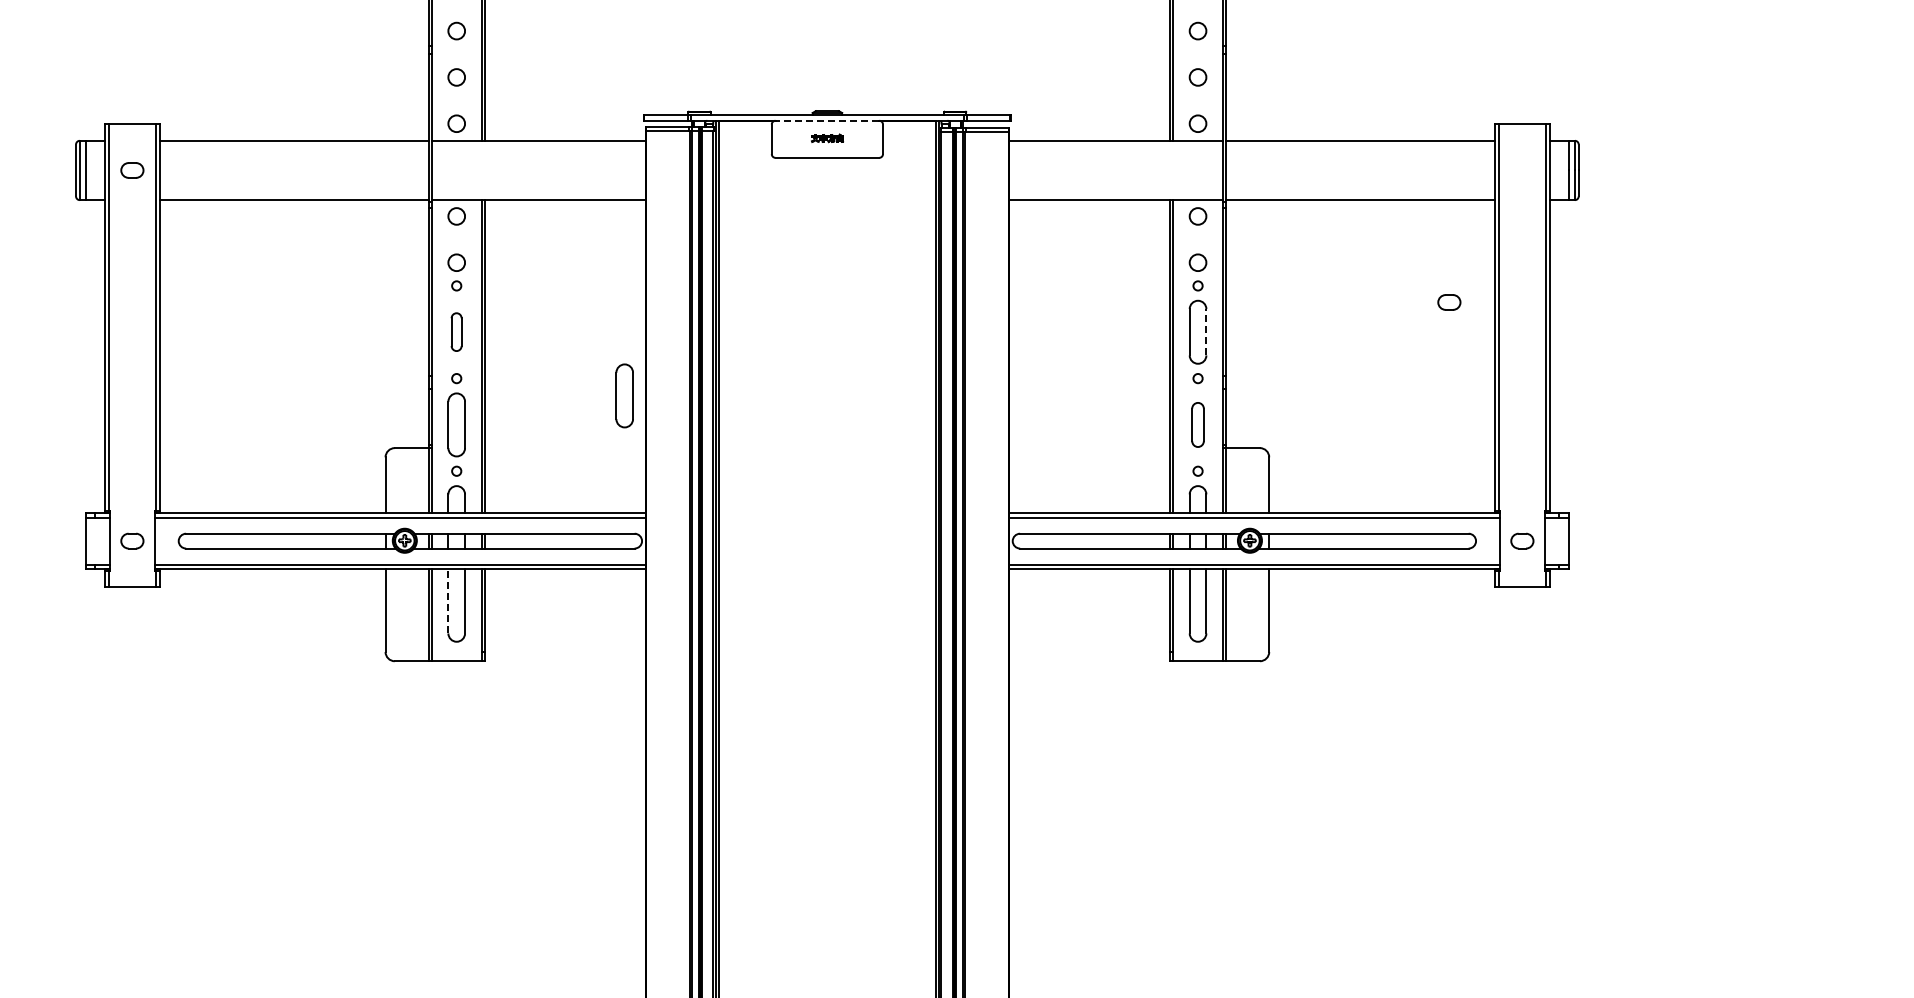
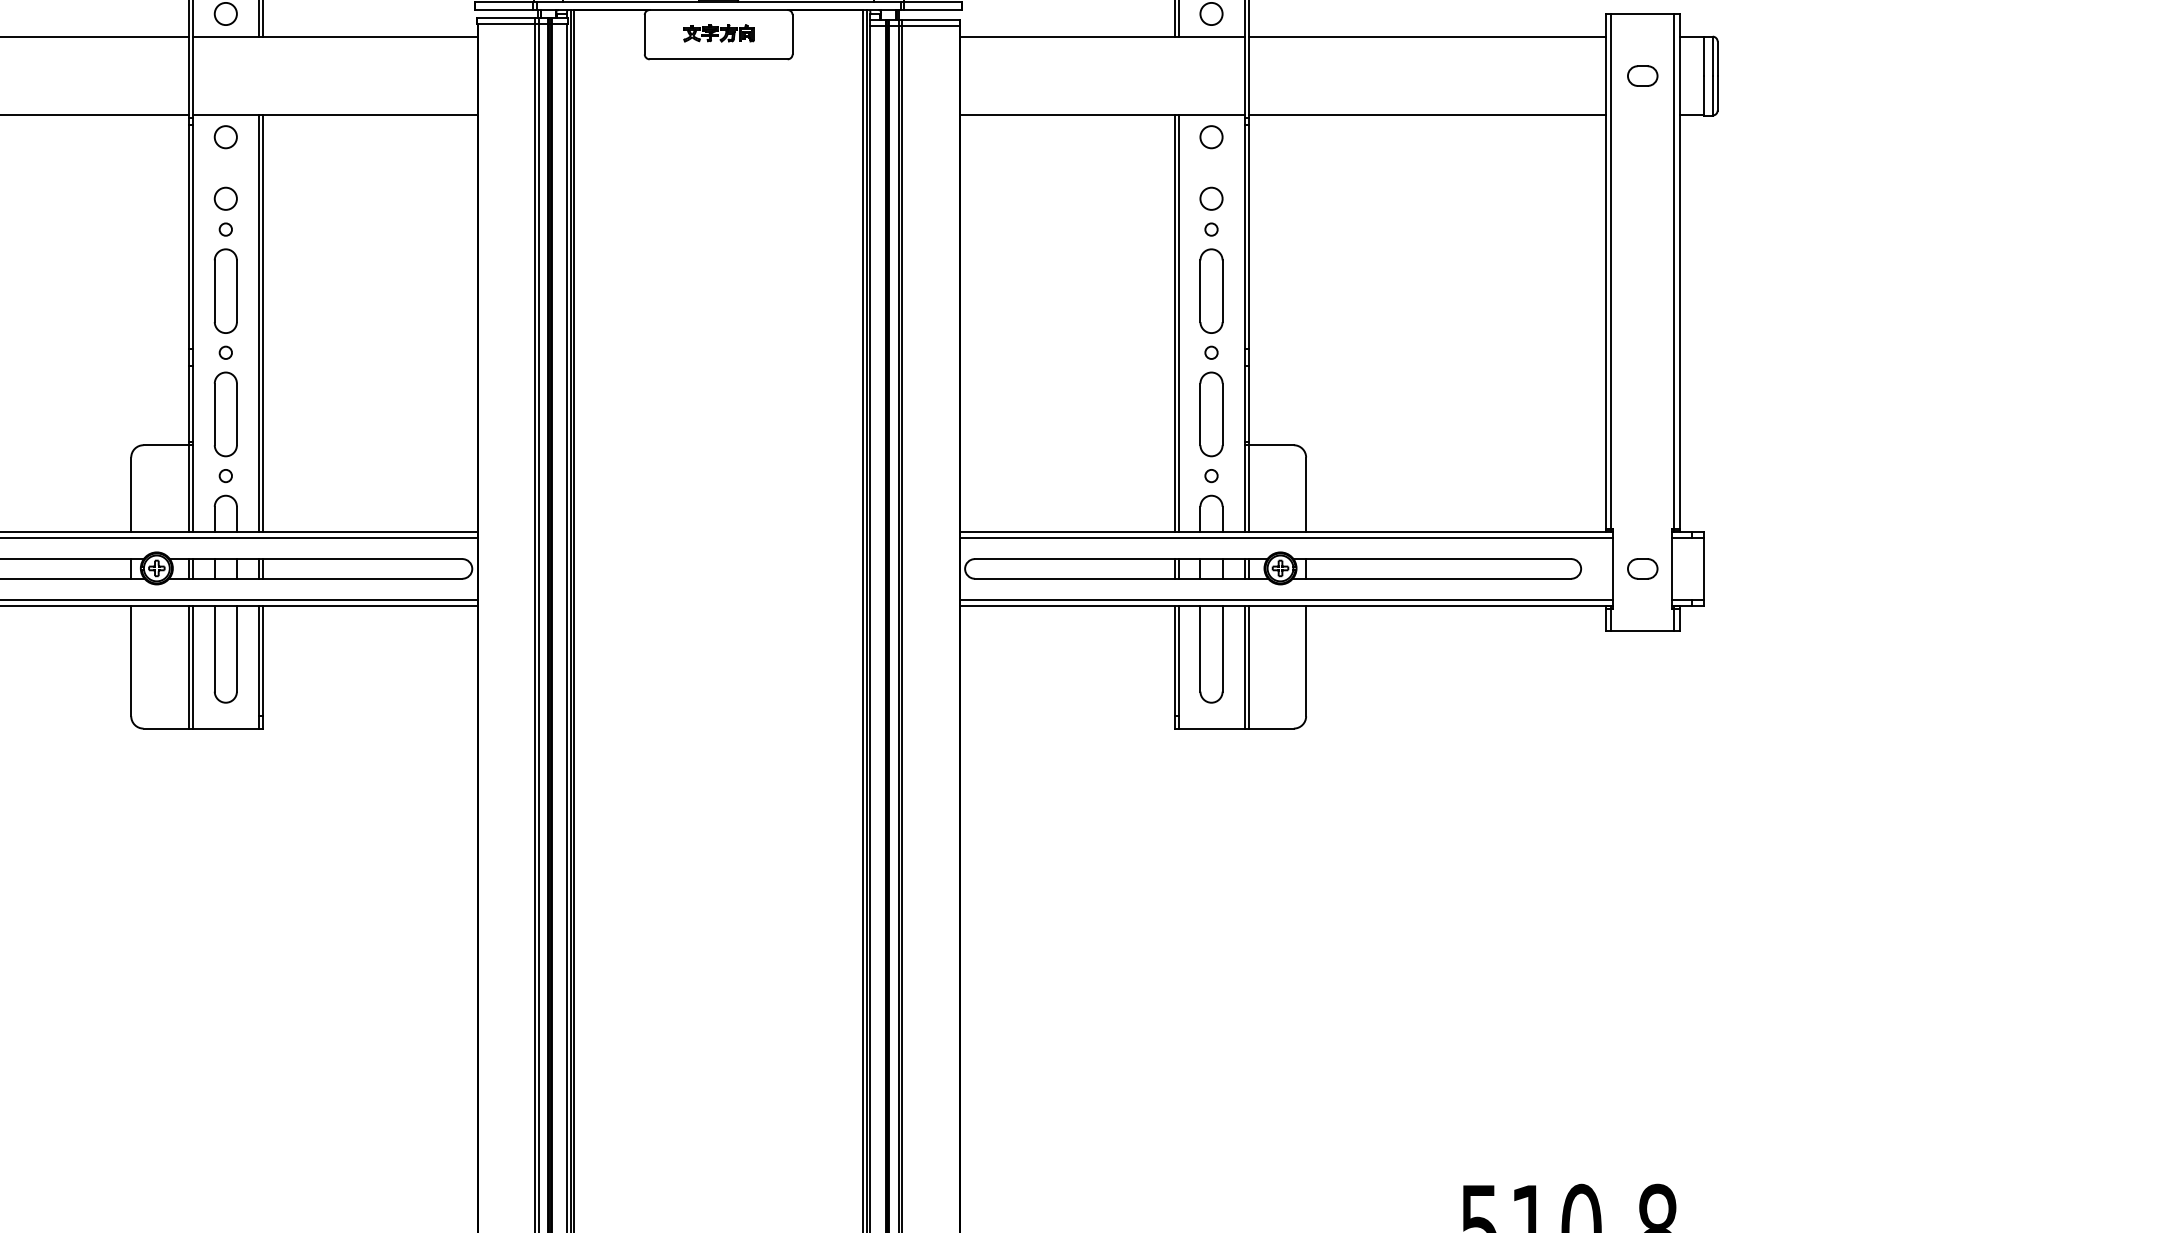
line: (827, 120) -> (718, 9), dashed -> solid
part: (827, 138) -> (718, 33), size x1.67
part: (1449, 302) -> (1642, 76), moved
part: (456, 331) -> (225, 290), size x1.67
line: (1206, 331) -> (1222, 290), dashed -> solid
part: (624, 395) -> (448, 375), removed
part: (1197, 424) -> (1210, 413), size x1.43
line: (448, 600) -> (214, 647), dashed -> solid

